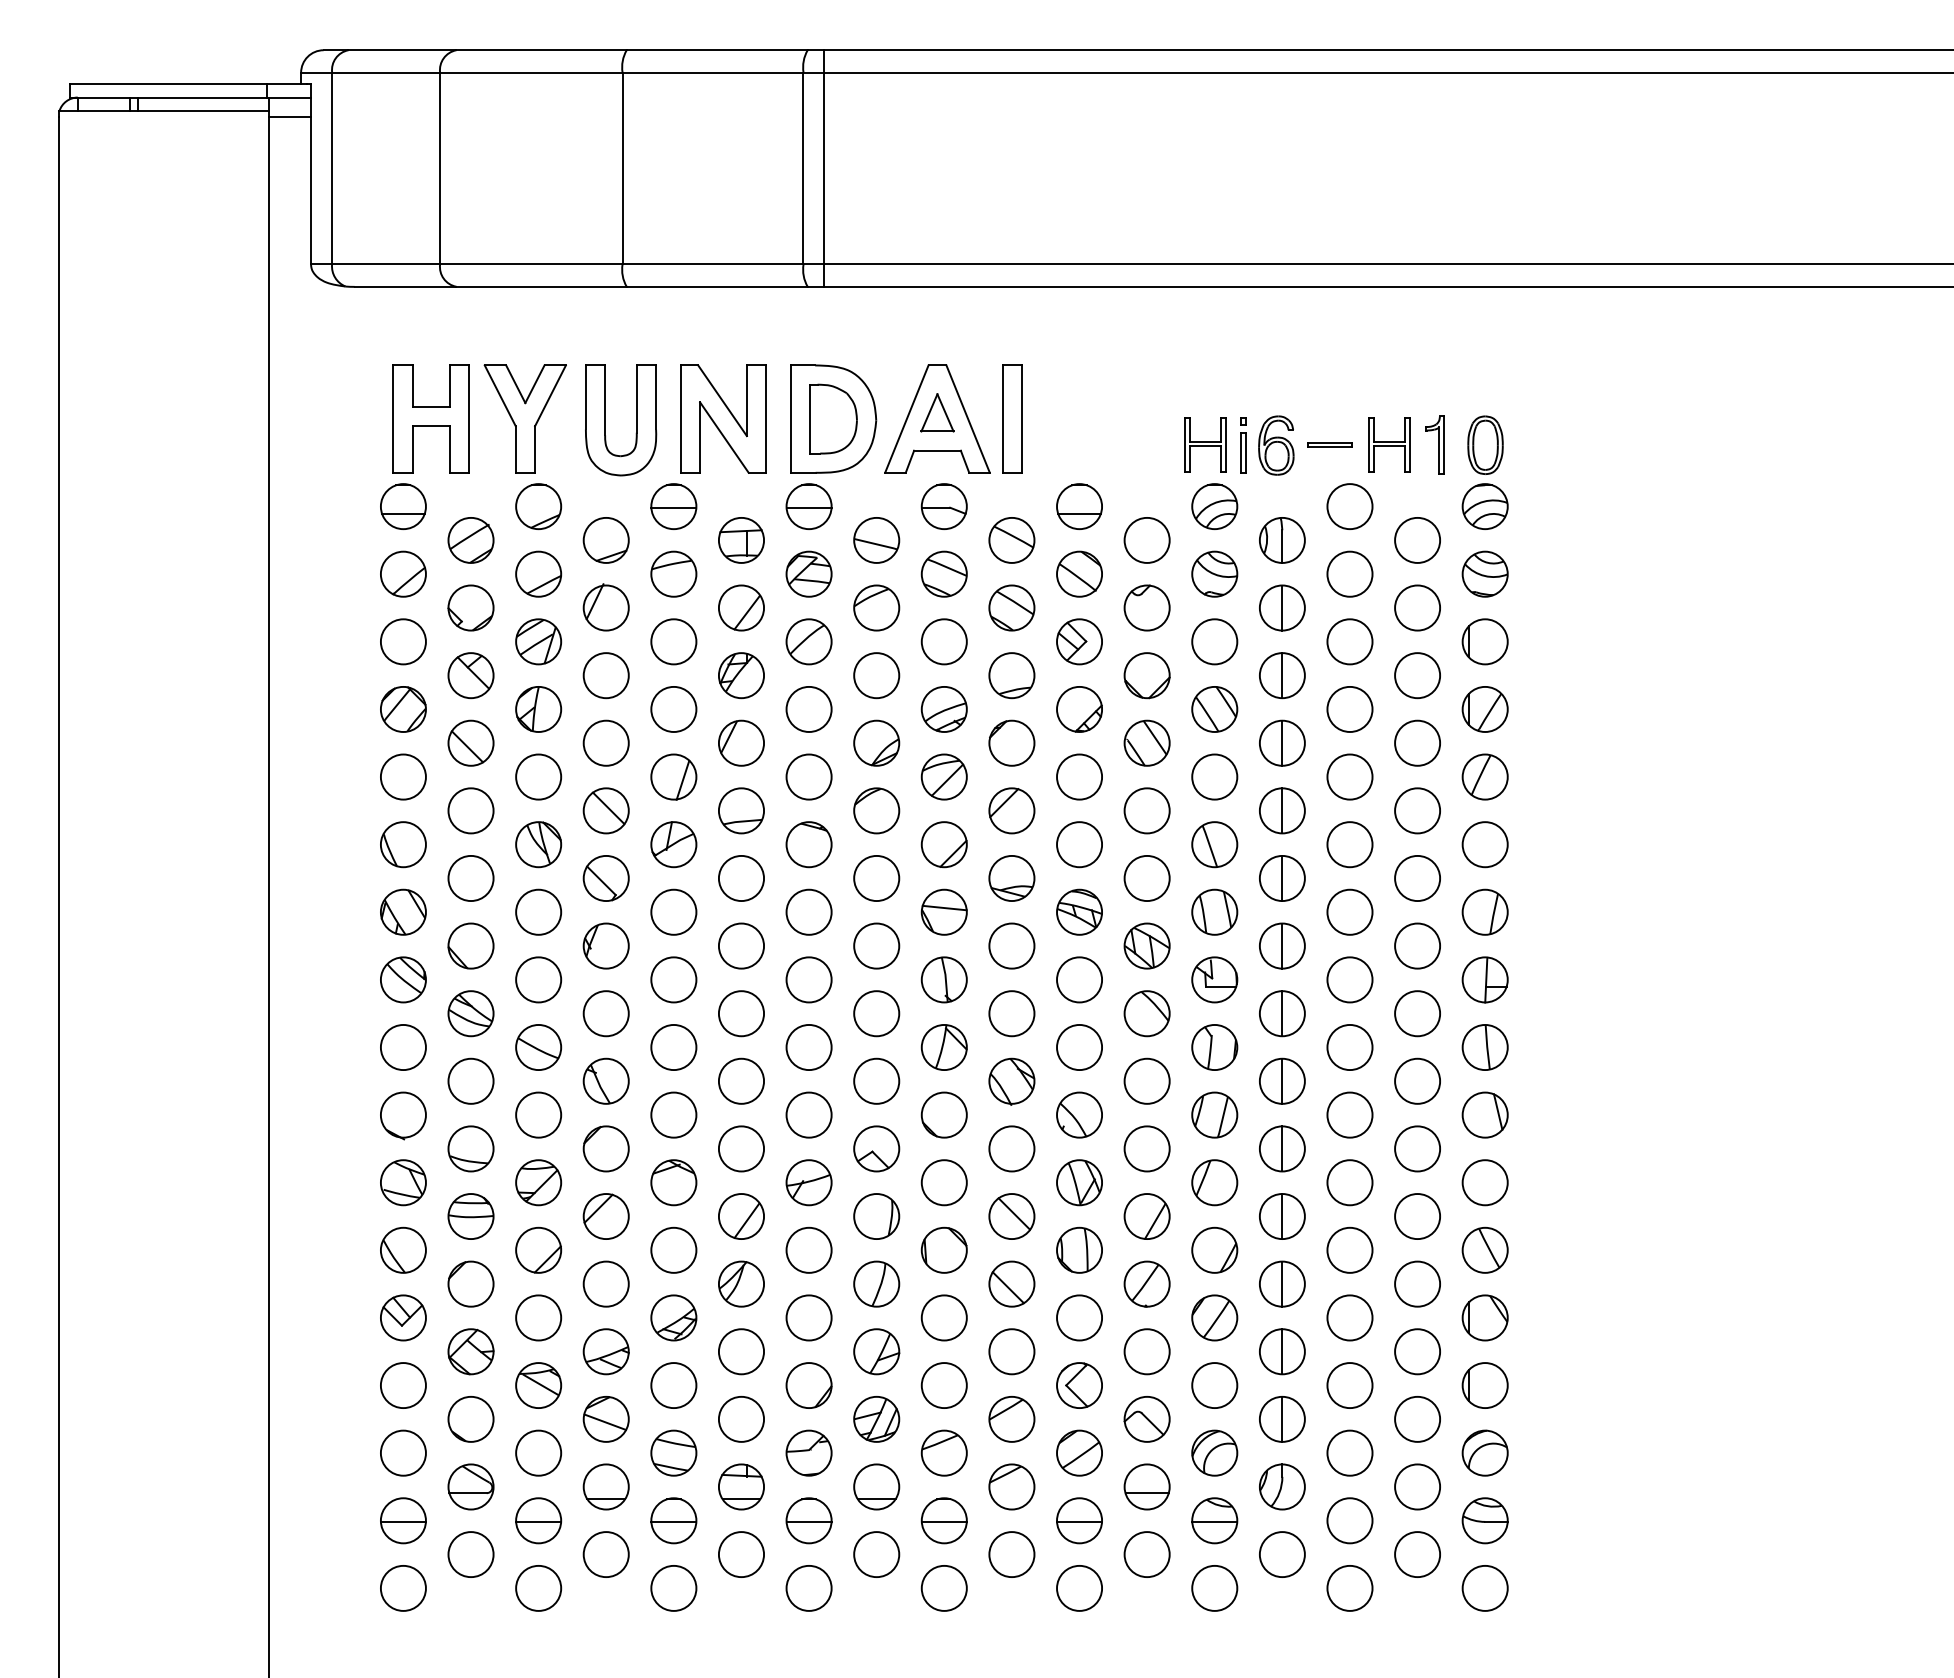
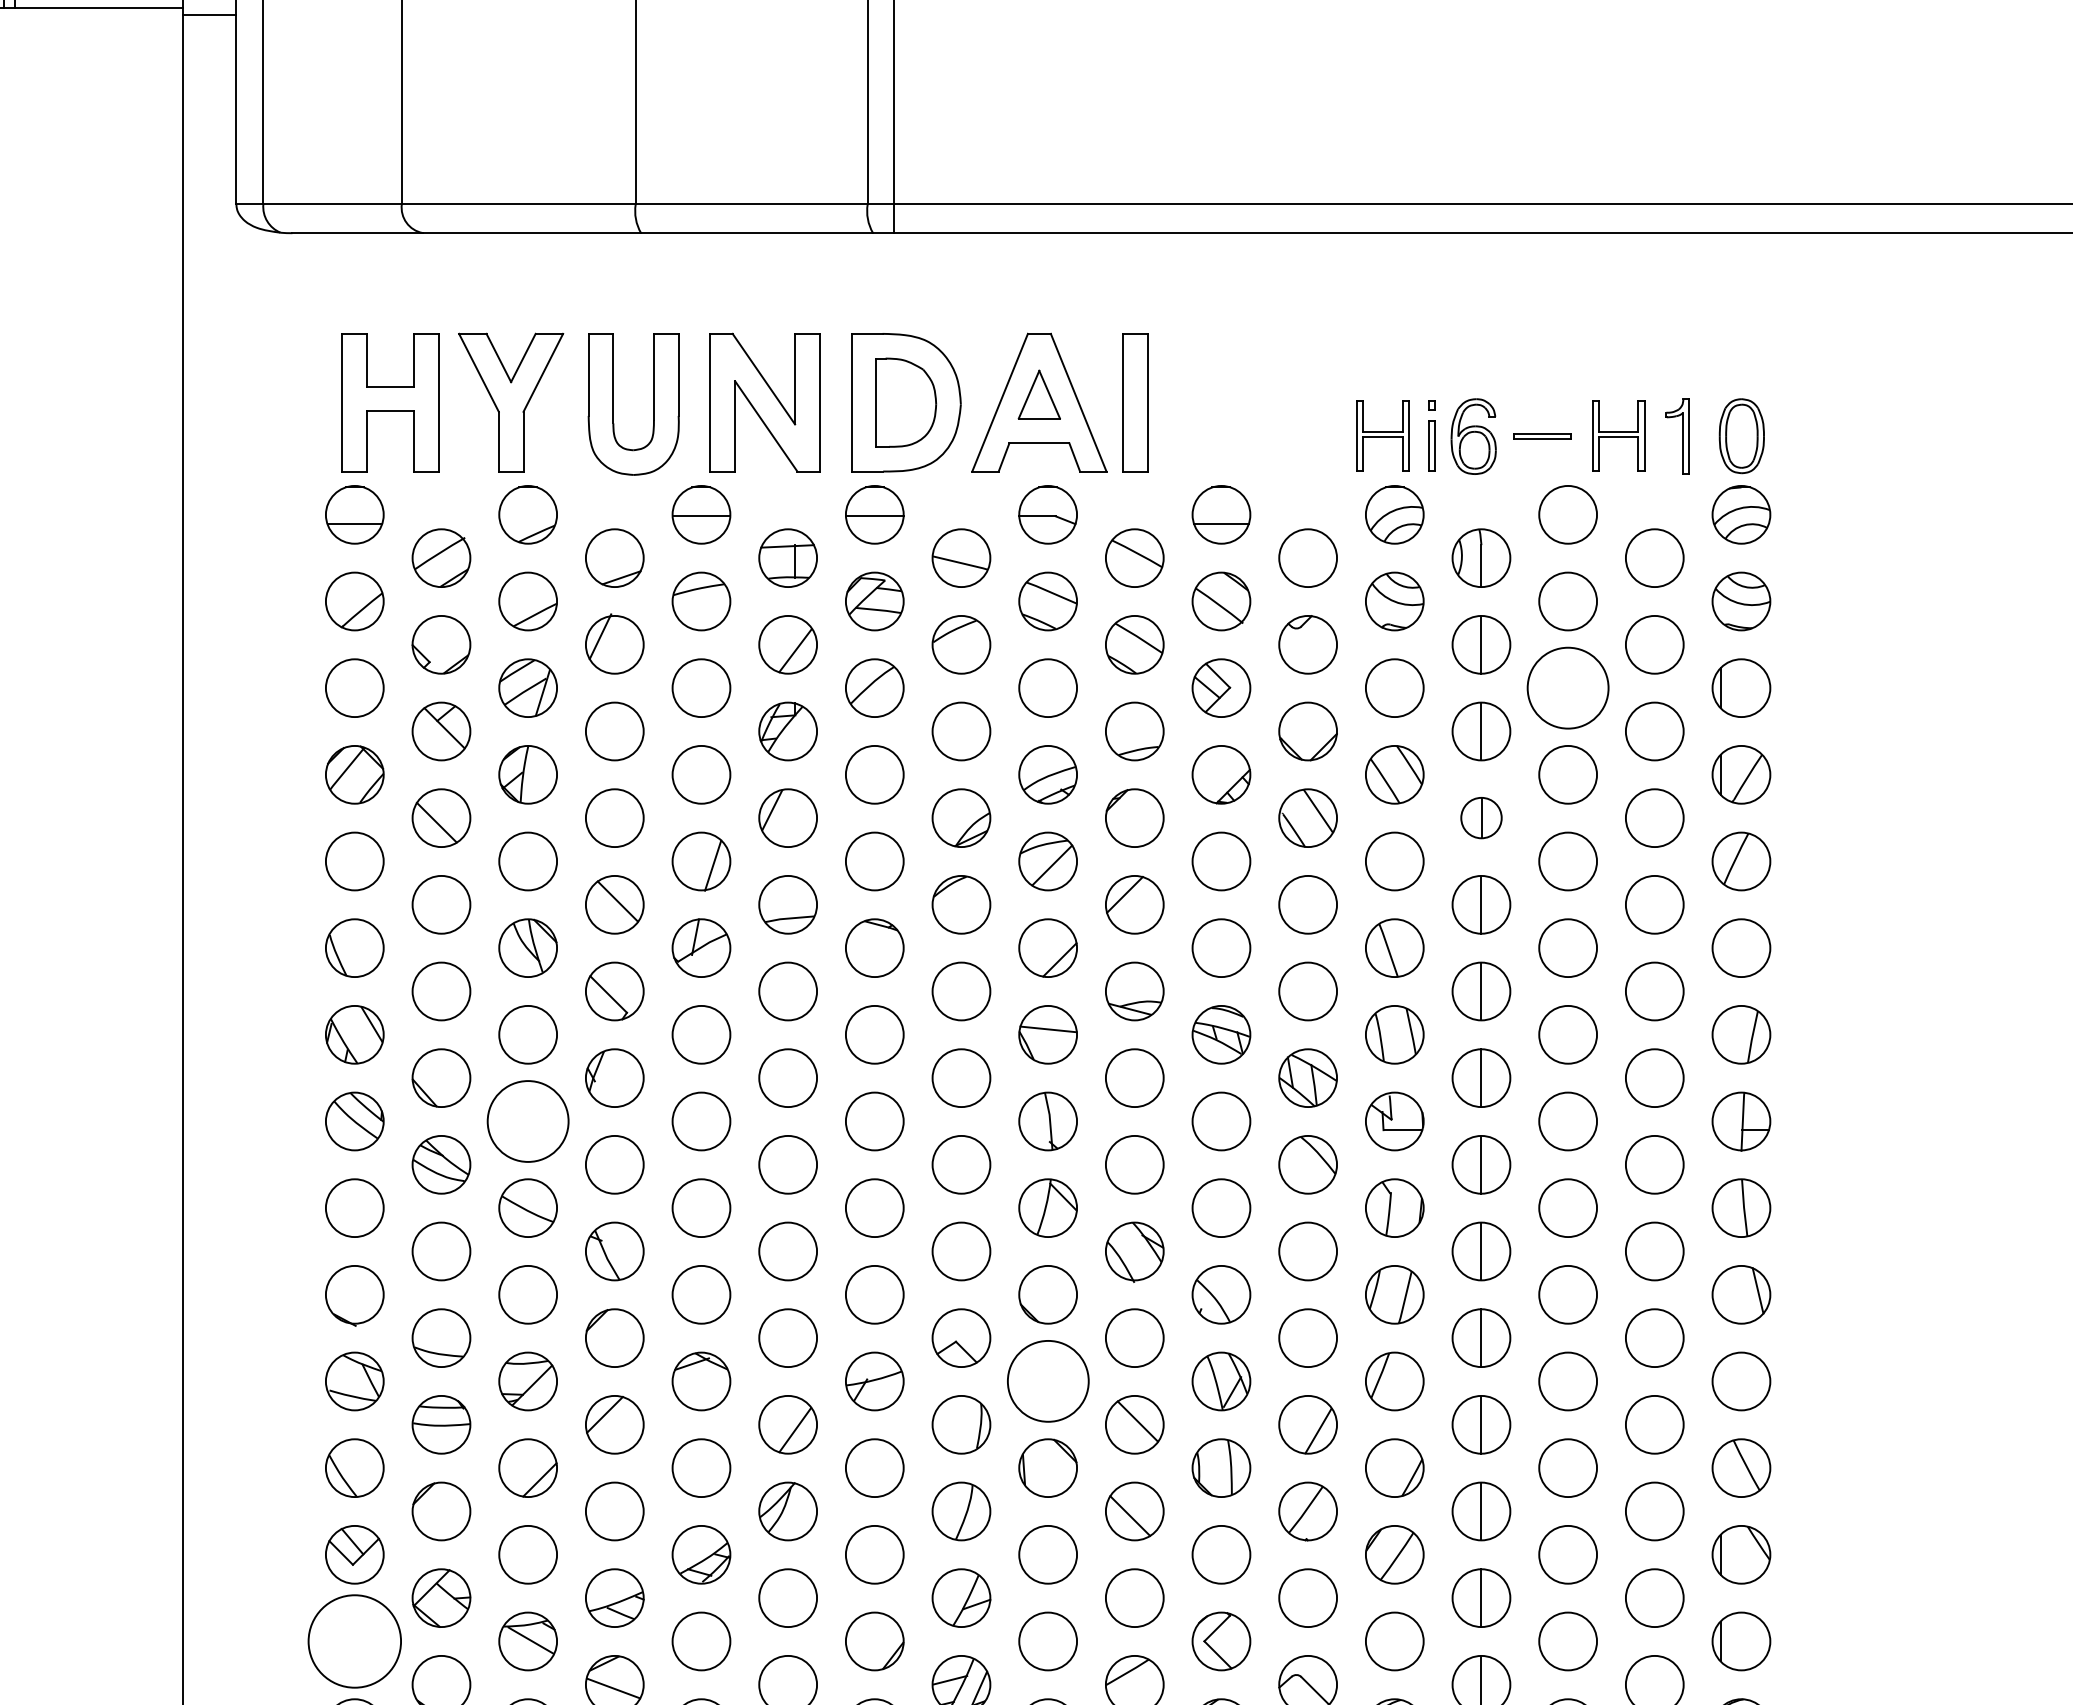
circle: (1349, 641) -> (1567, 687), size x1.4
part: (1282, 742) -> (1481, 817), size x0.7
circle: (538, 979) -> (527, 1120), size x1.4
circle: (943, 1182) -> (1047, 1381), size x1.4
circle: (402, 1385) -> (353, 1641), size x1.6

